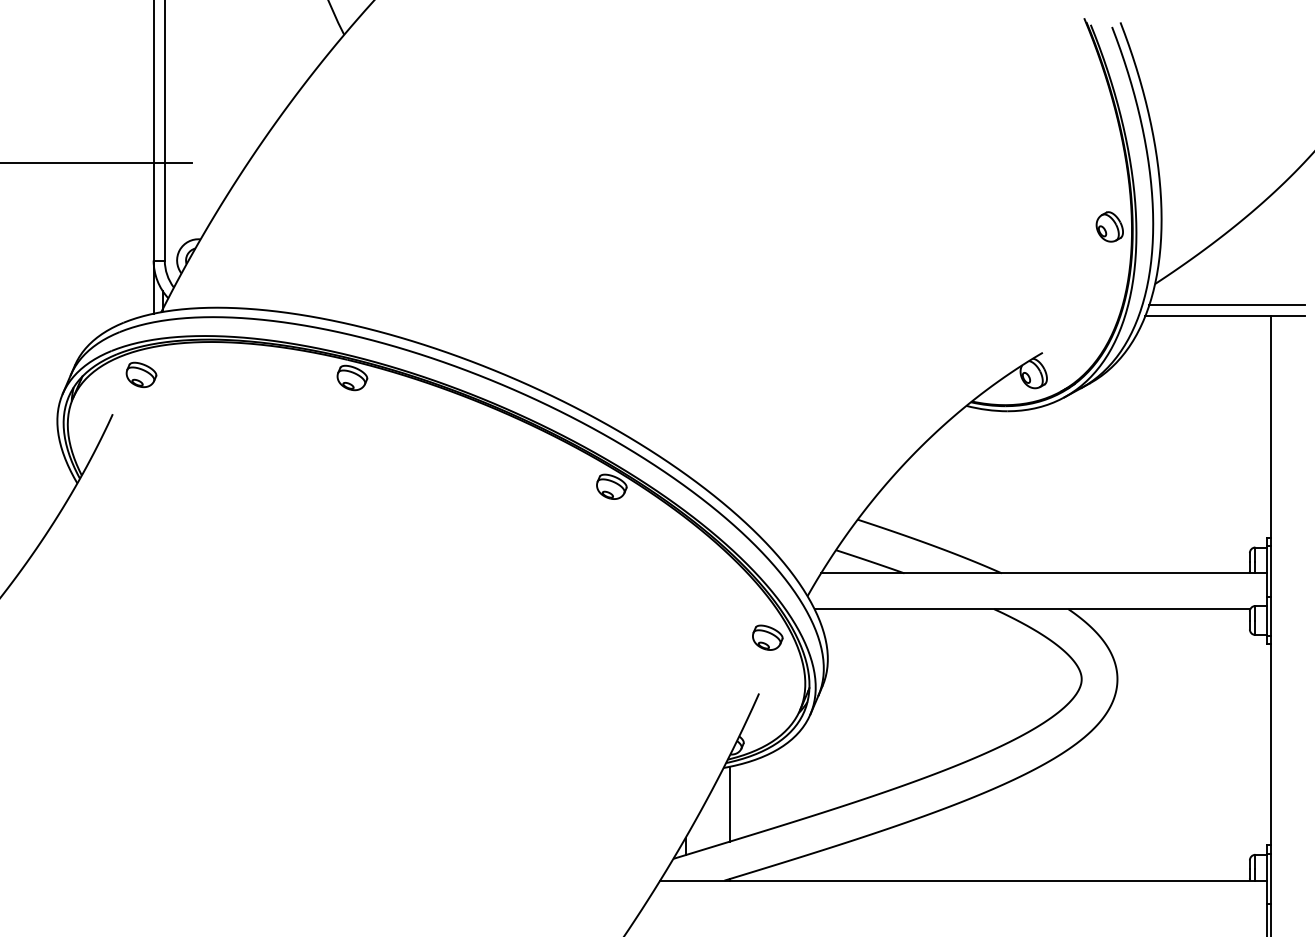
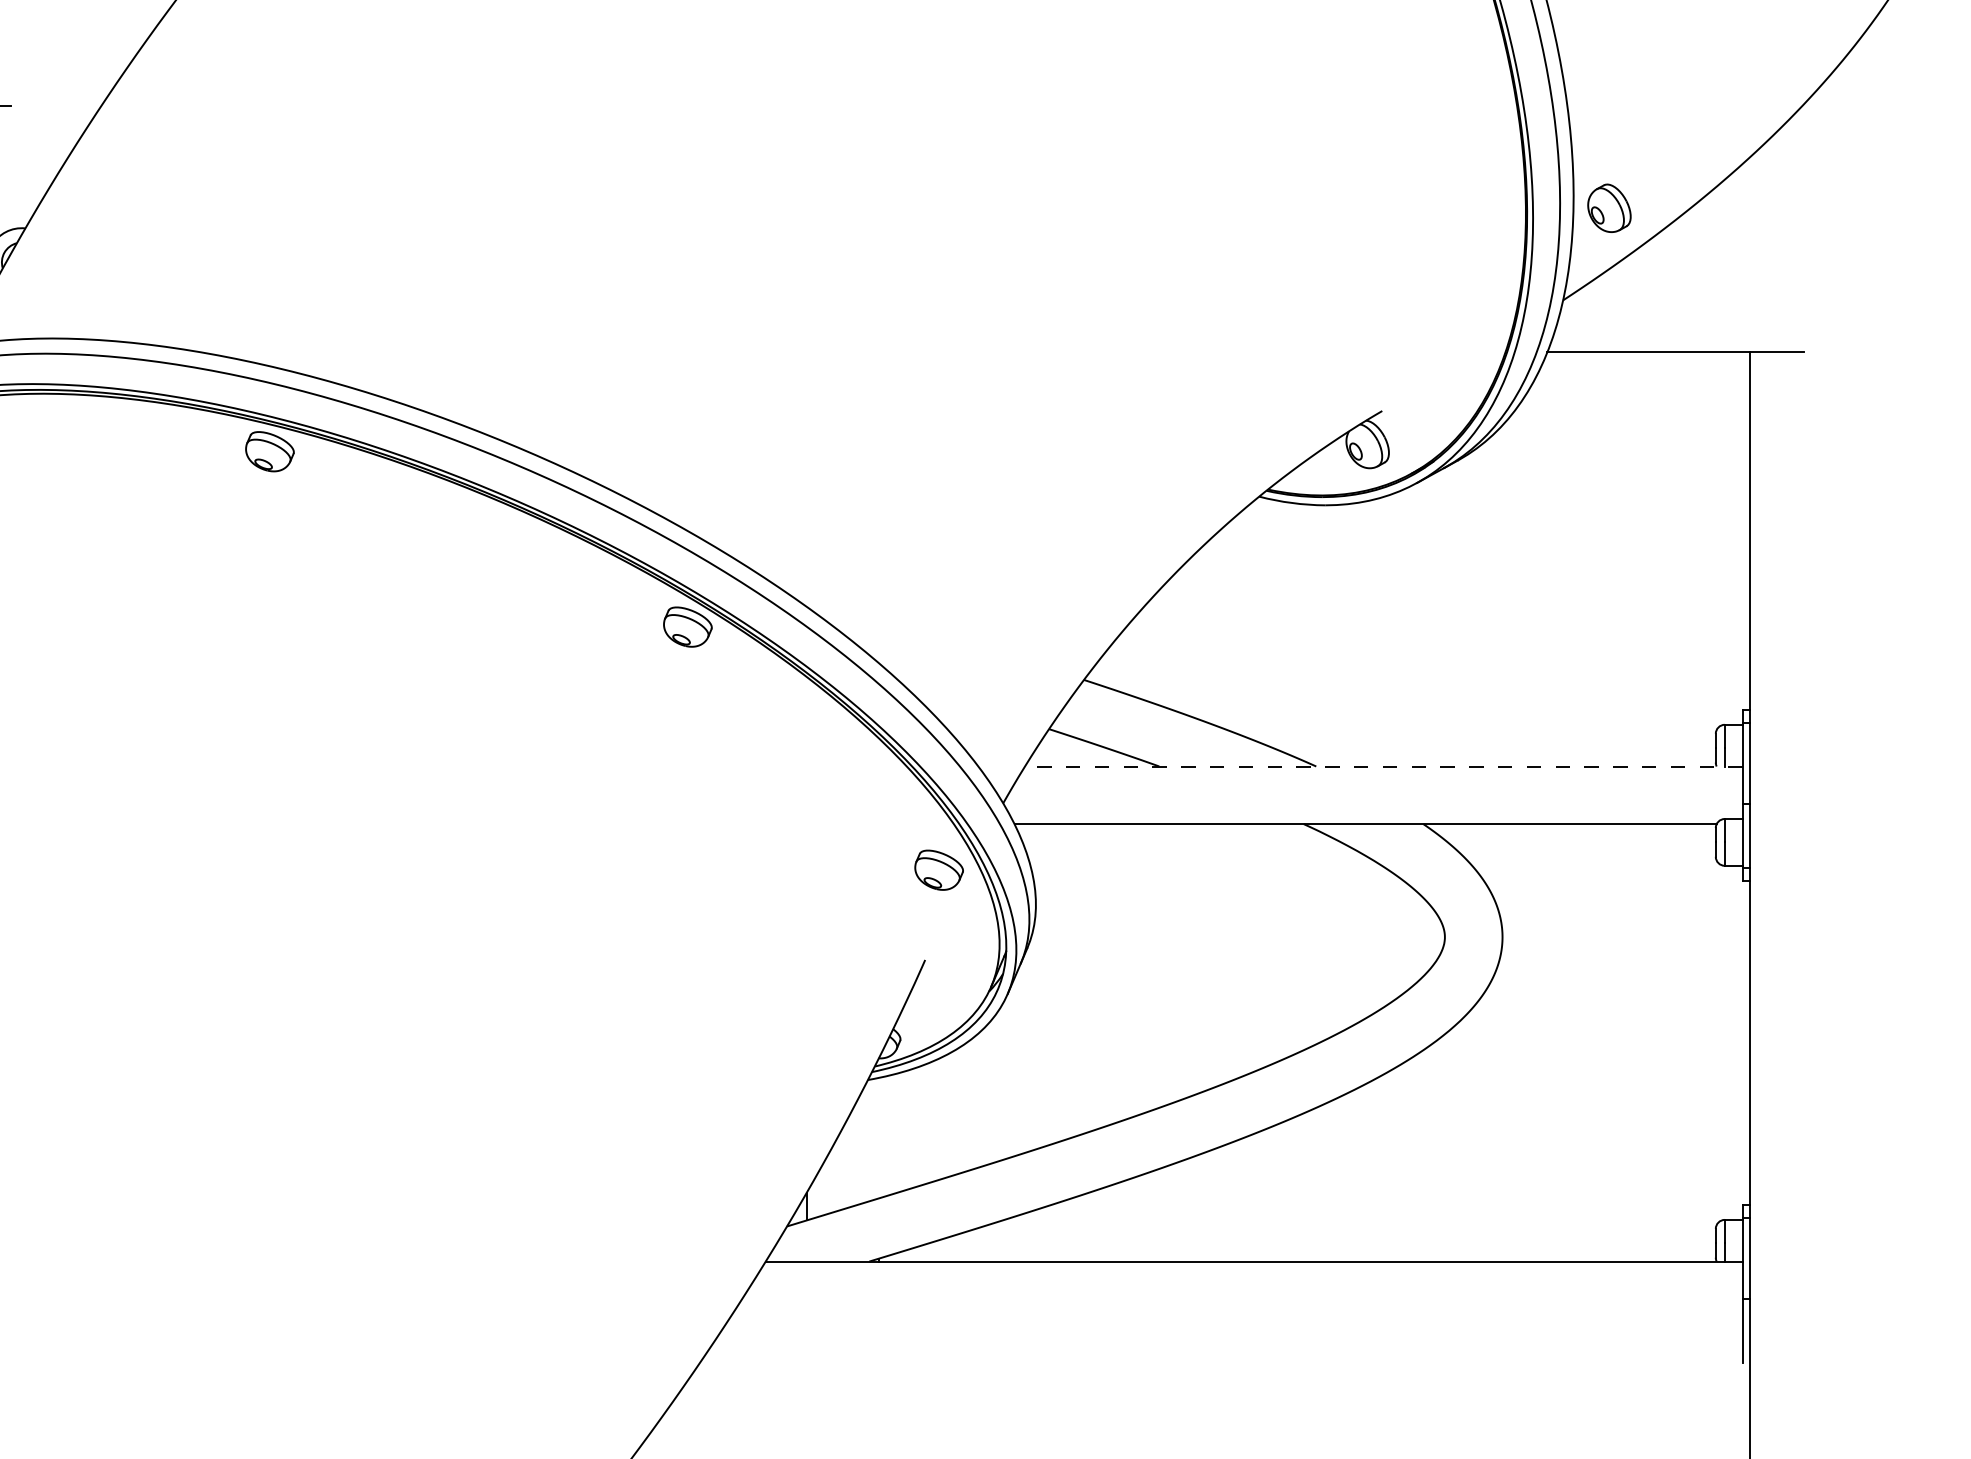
part: (1109, 226) -> (1608, 207), moved
line: (1226, 305) -> (1678, 334), removed
line: (1043, 573) -> (1383, 766), solid -> dashed
line: (730, 803) -> (879, 1137), removed

